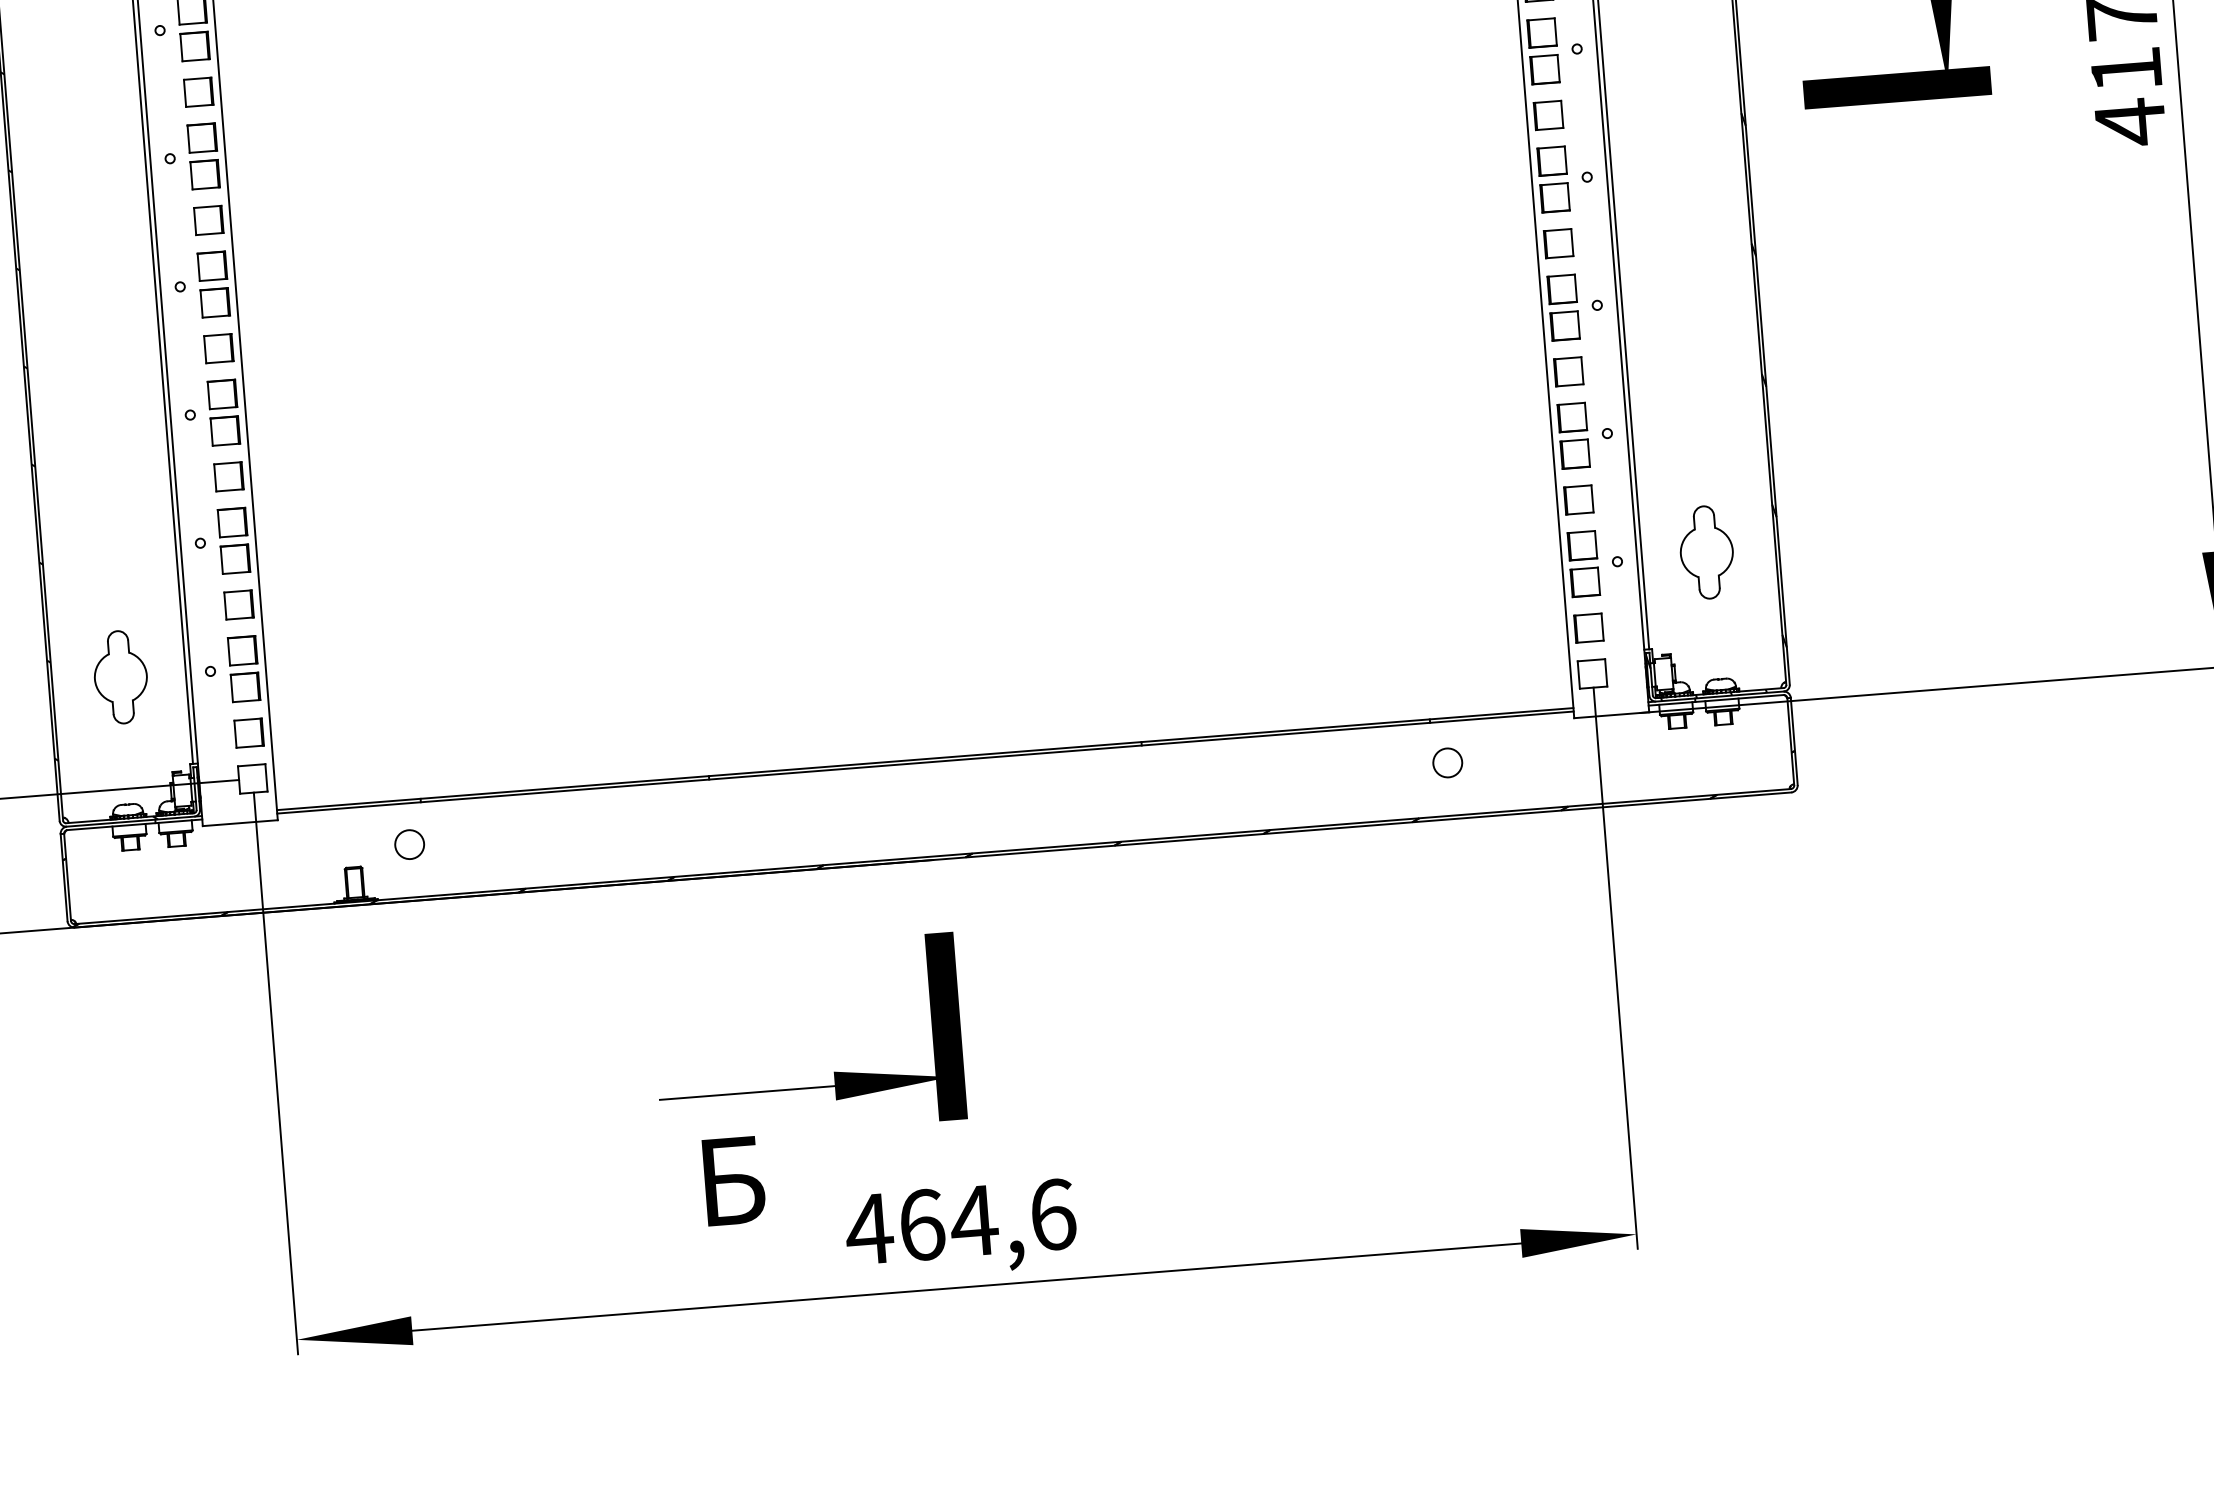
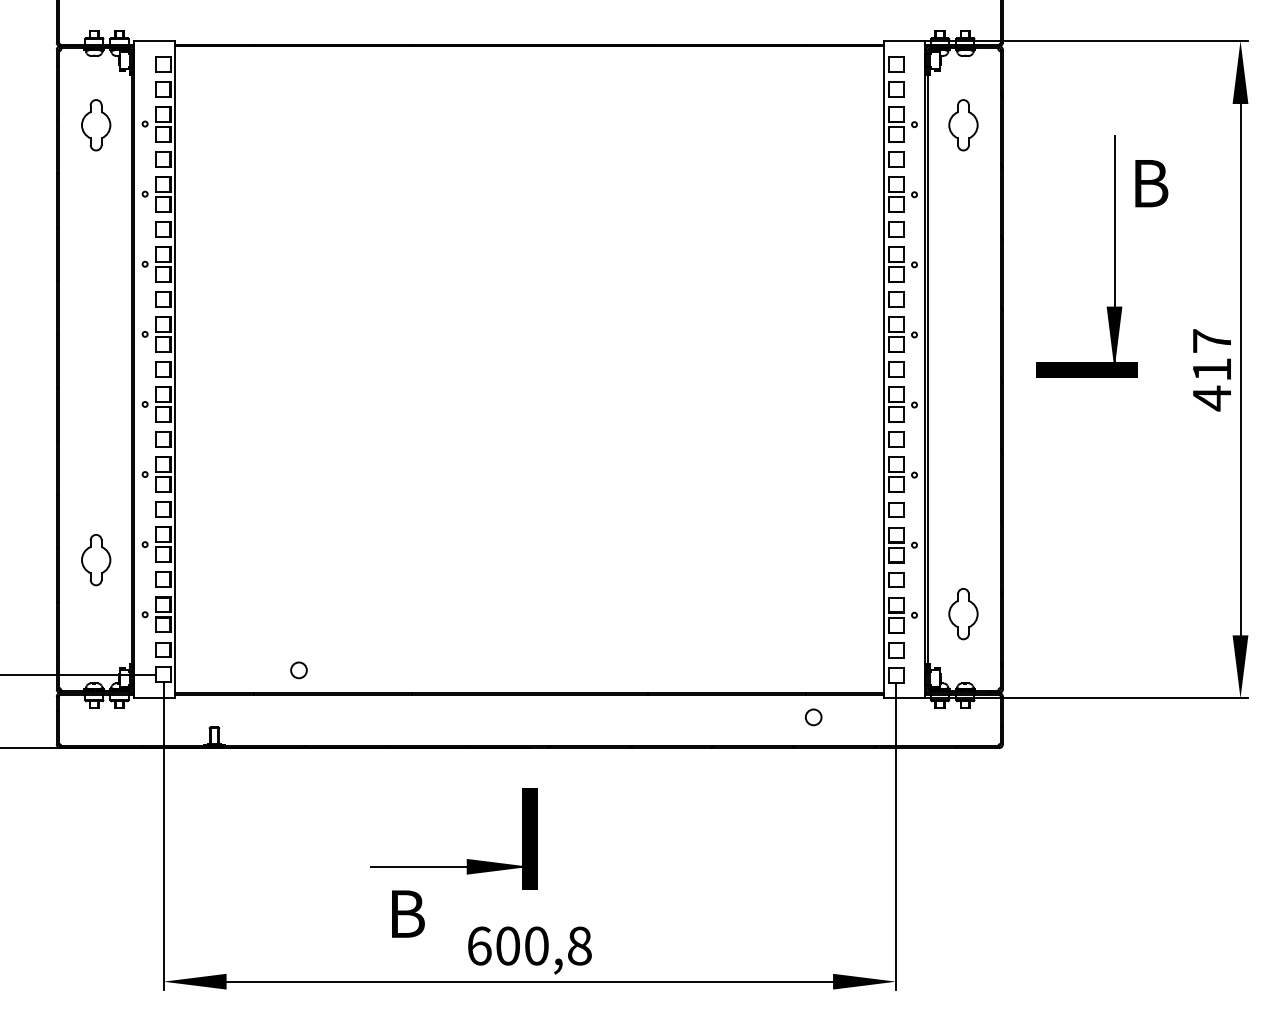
part: (121, 678) -> (96, 560), moved
circle: (408, 844) -> (298, 670), moved
text: (740, 1177) -> (411, 912), Б -> В
text: (959, 1221) -> (528, 945), 464,6 -> 600,8

